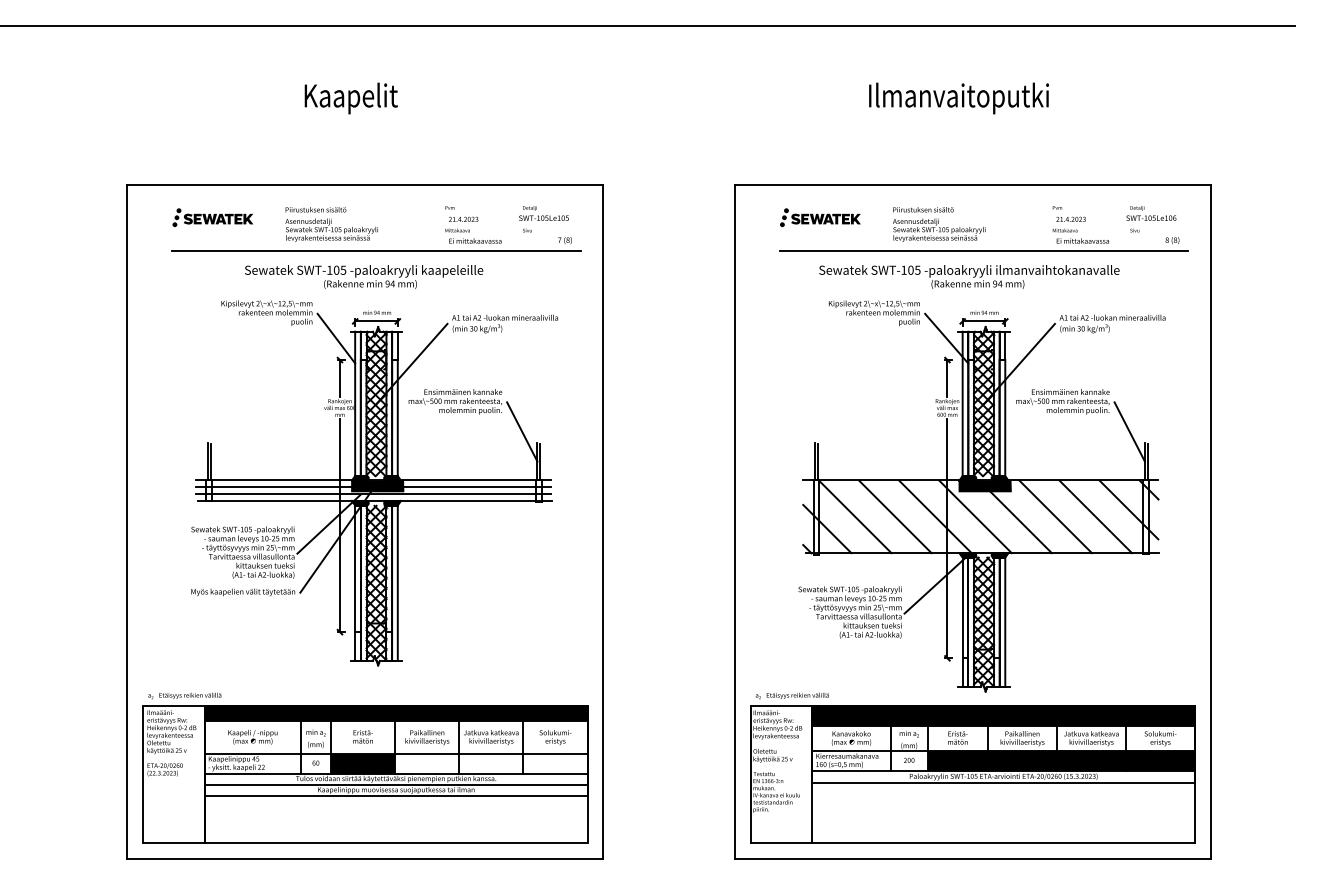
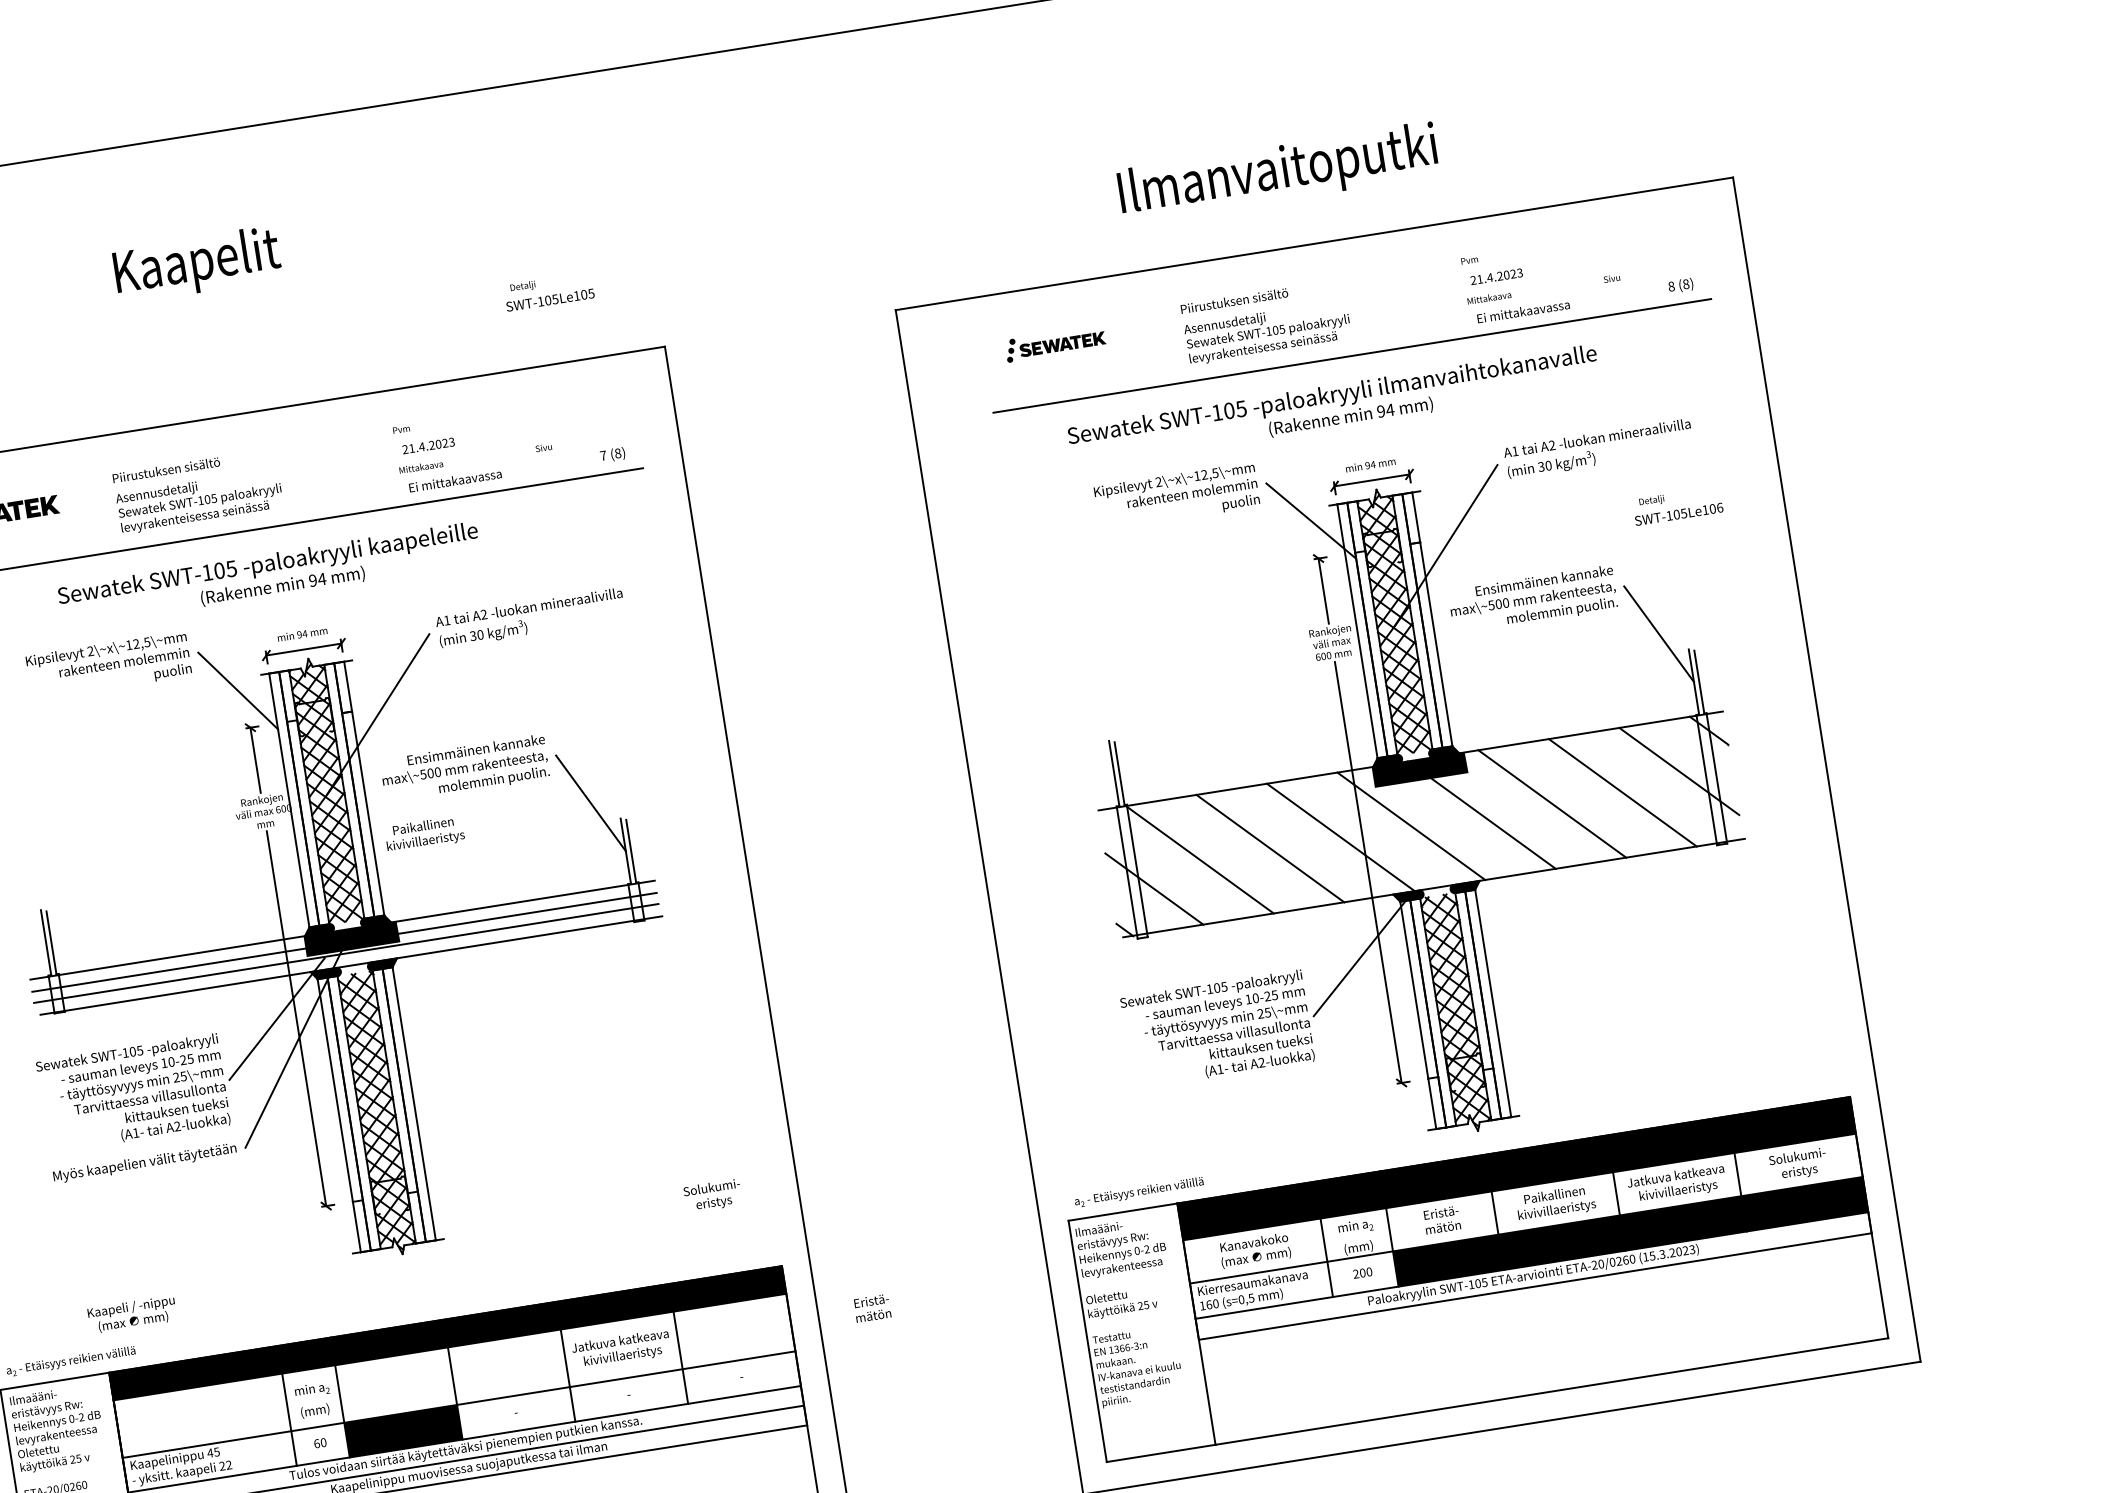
text: (958, 98) -> (1277, 172), moved
text: (543, 213) -> (548, 291), moved
text: (1151, 213) -> (1677, 505), moved
part: (820, 217) -> (1055, 343), size x0.7
text: (362, 736) -> (871, 1307), moved
text: (252, 737) -> (131, 1315), moved
text: (427, 737) -> (425, 834), moved
text: (555, 737) -> (713, 1195), moved

